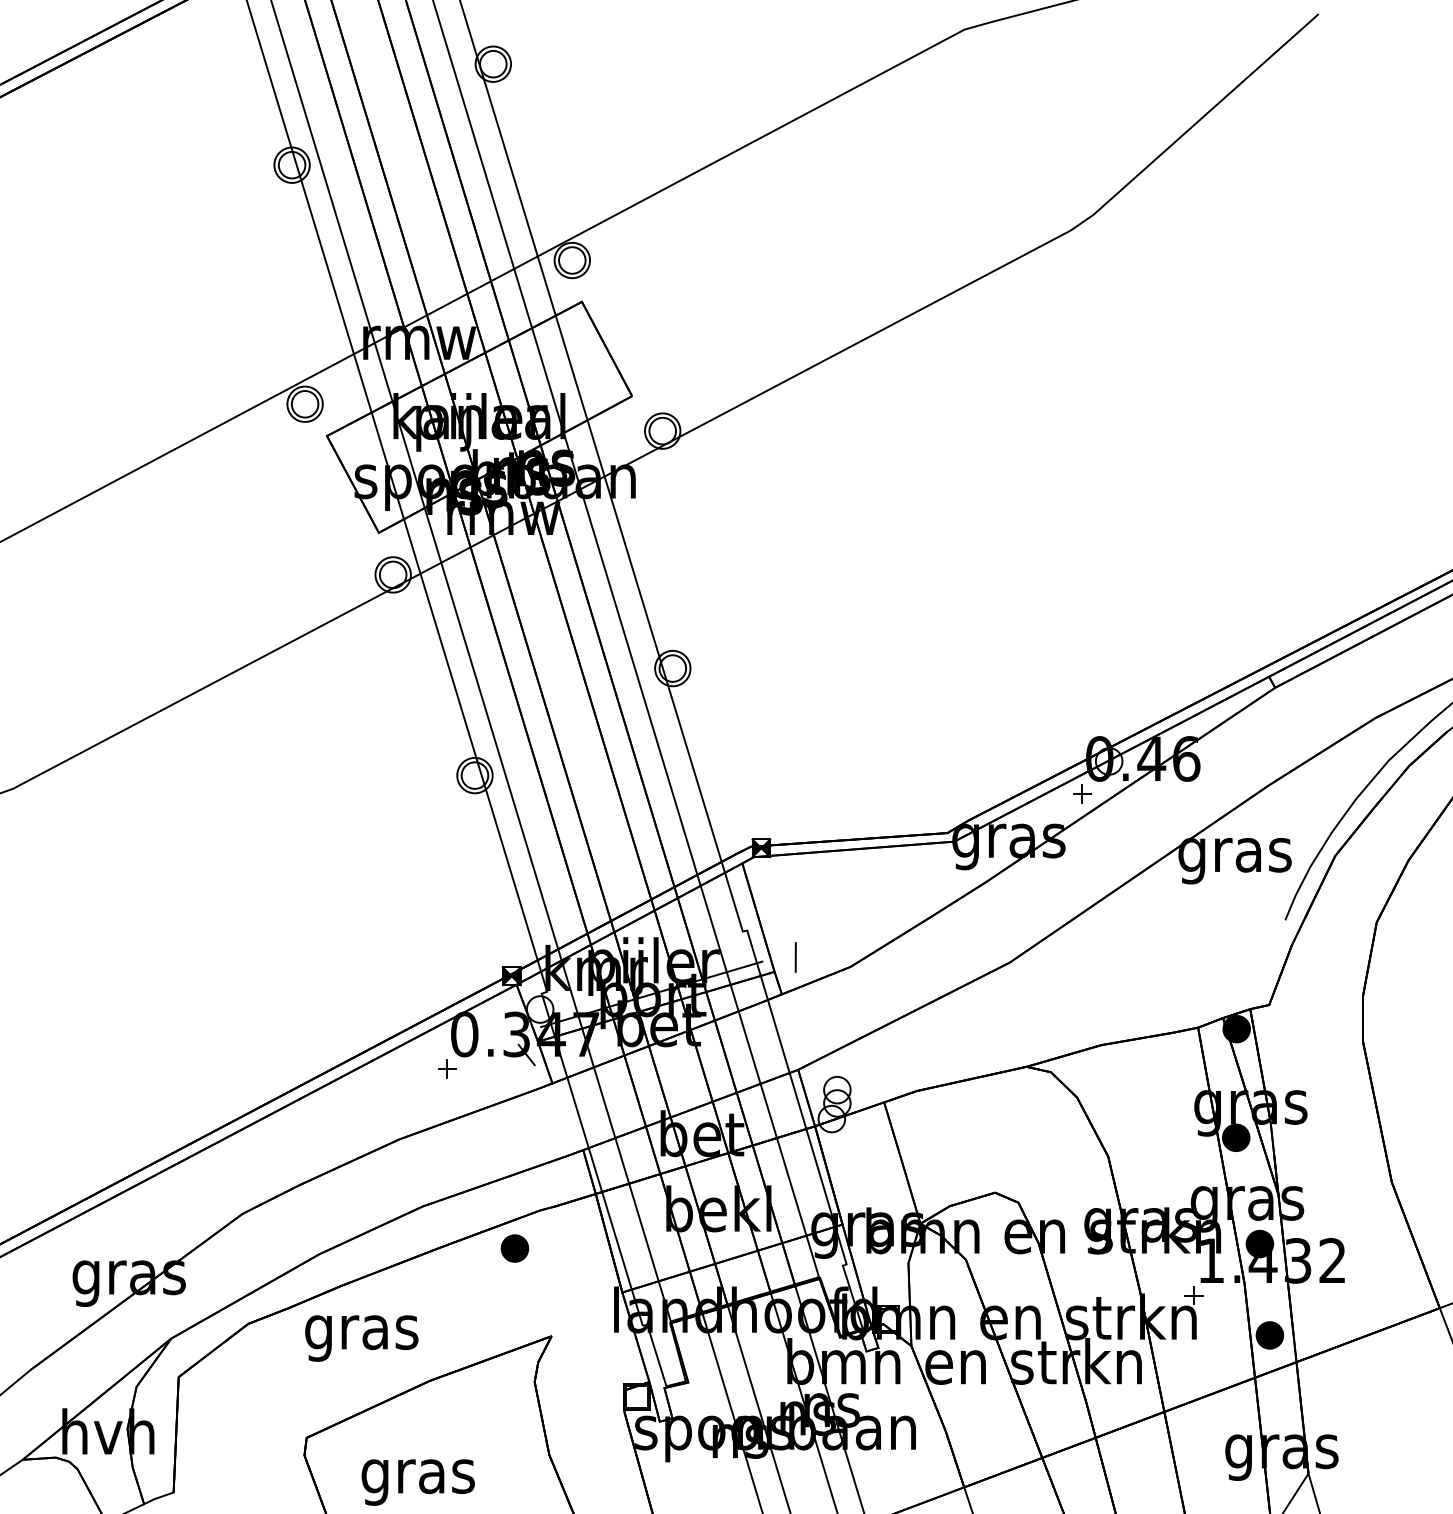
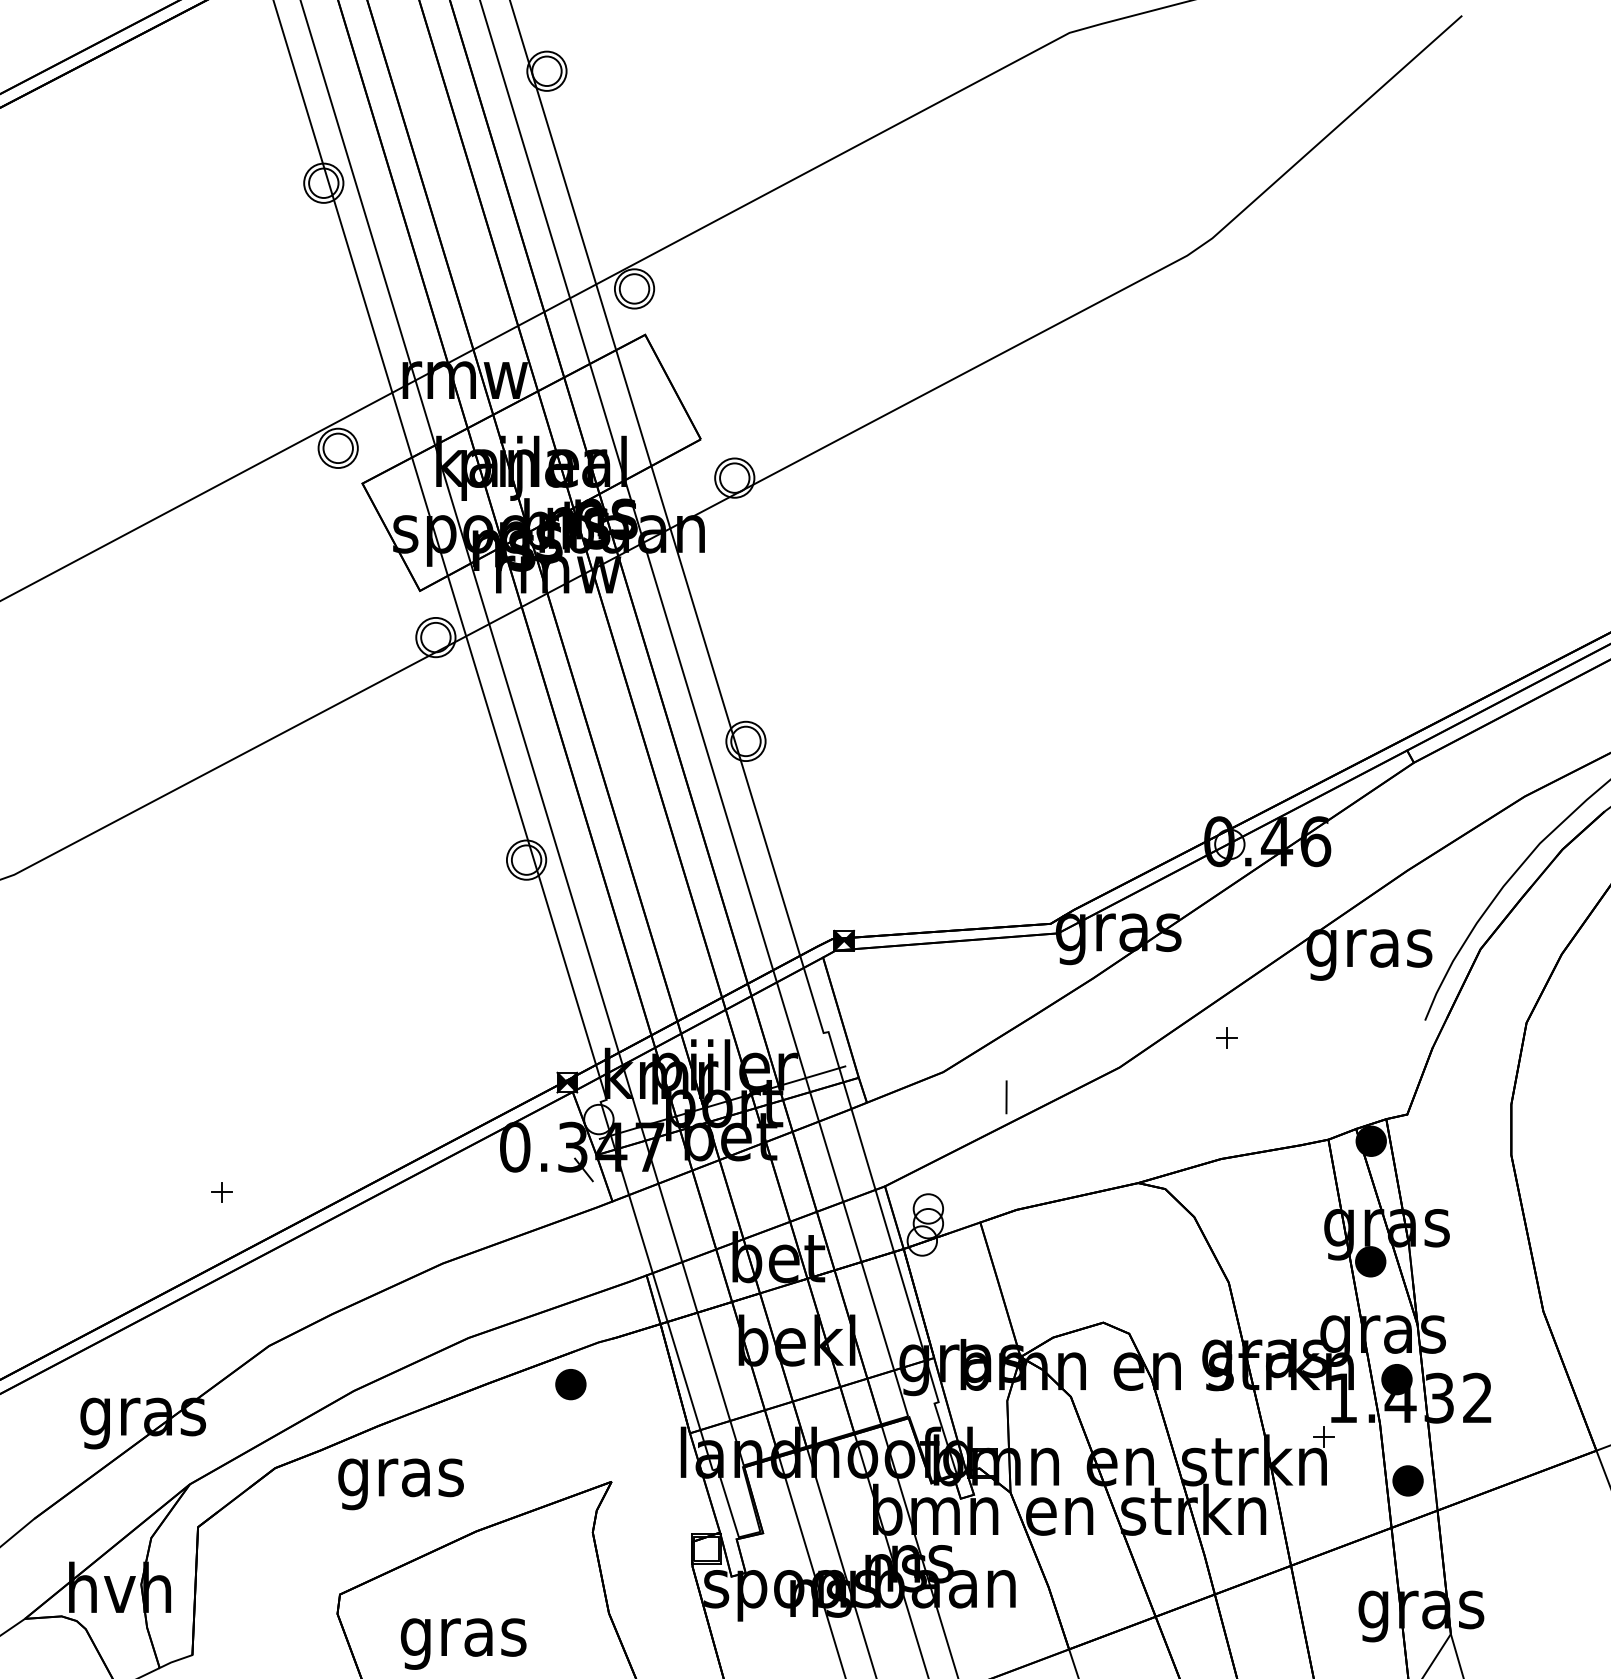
part: (1082, 793) -> (1226, 1037), moved
line: (795, 957) -> (1006, 1097), moved
part: (447, 1068) -> (222, 1191), moved

